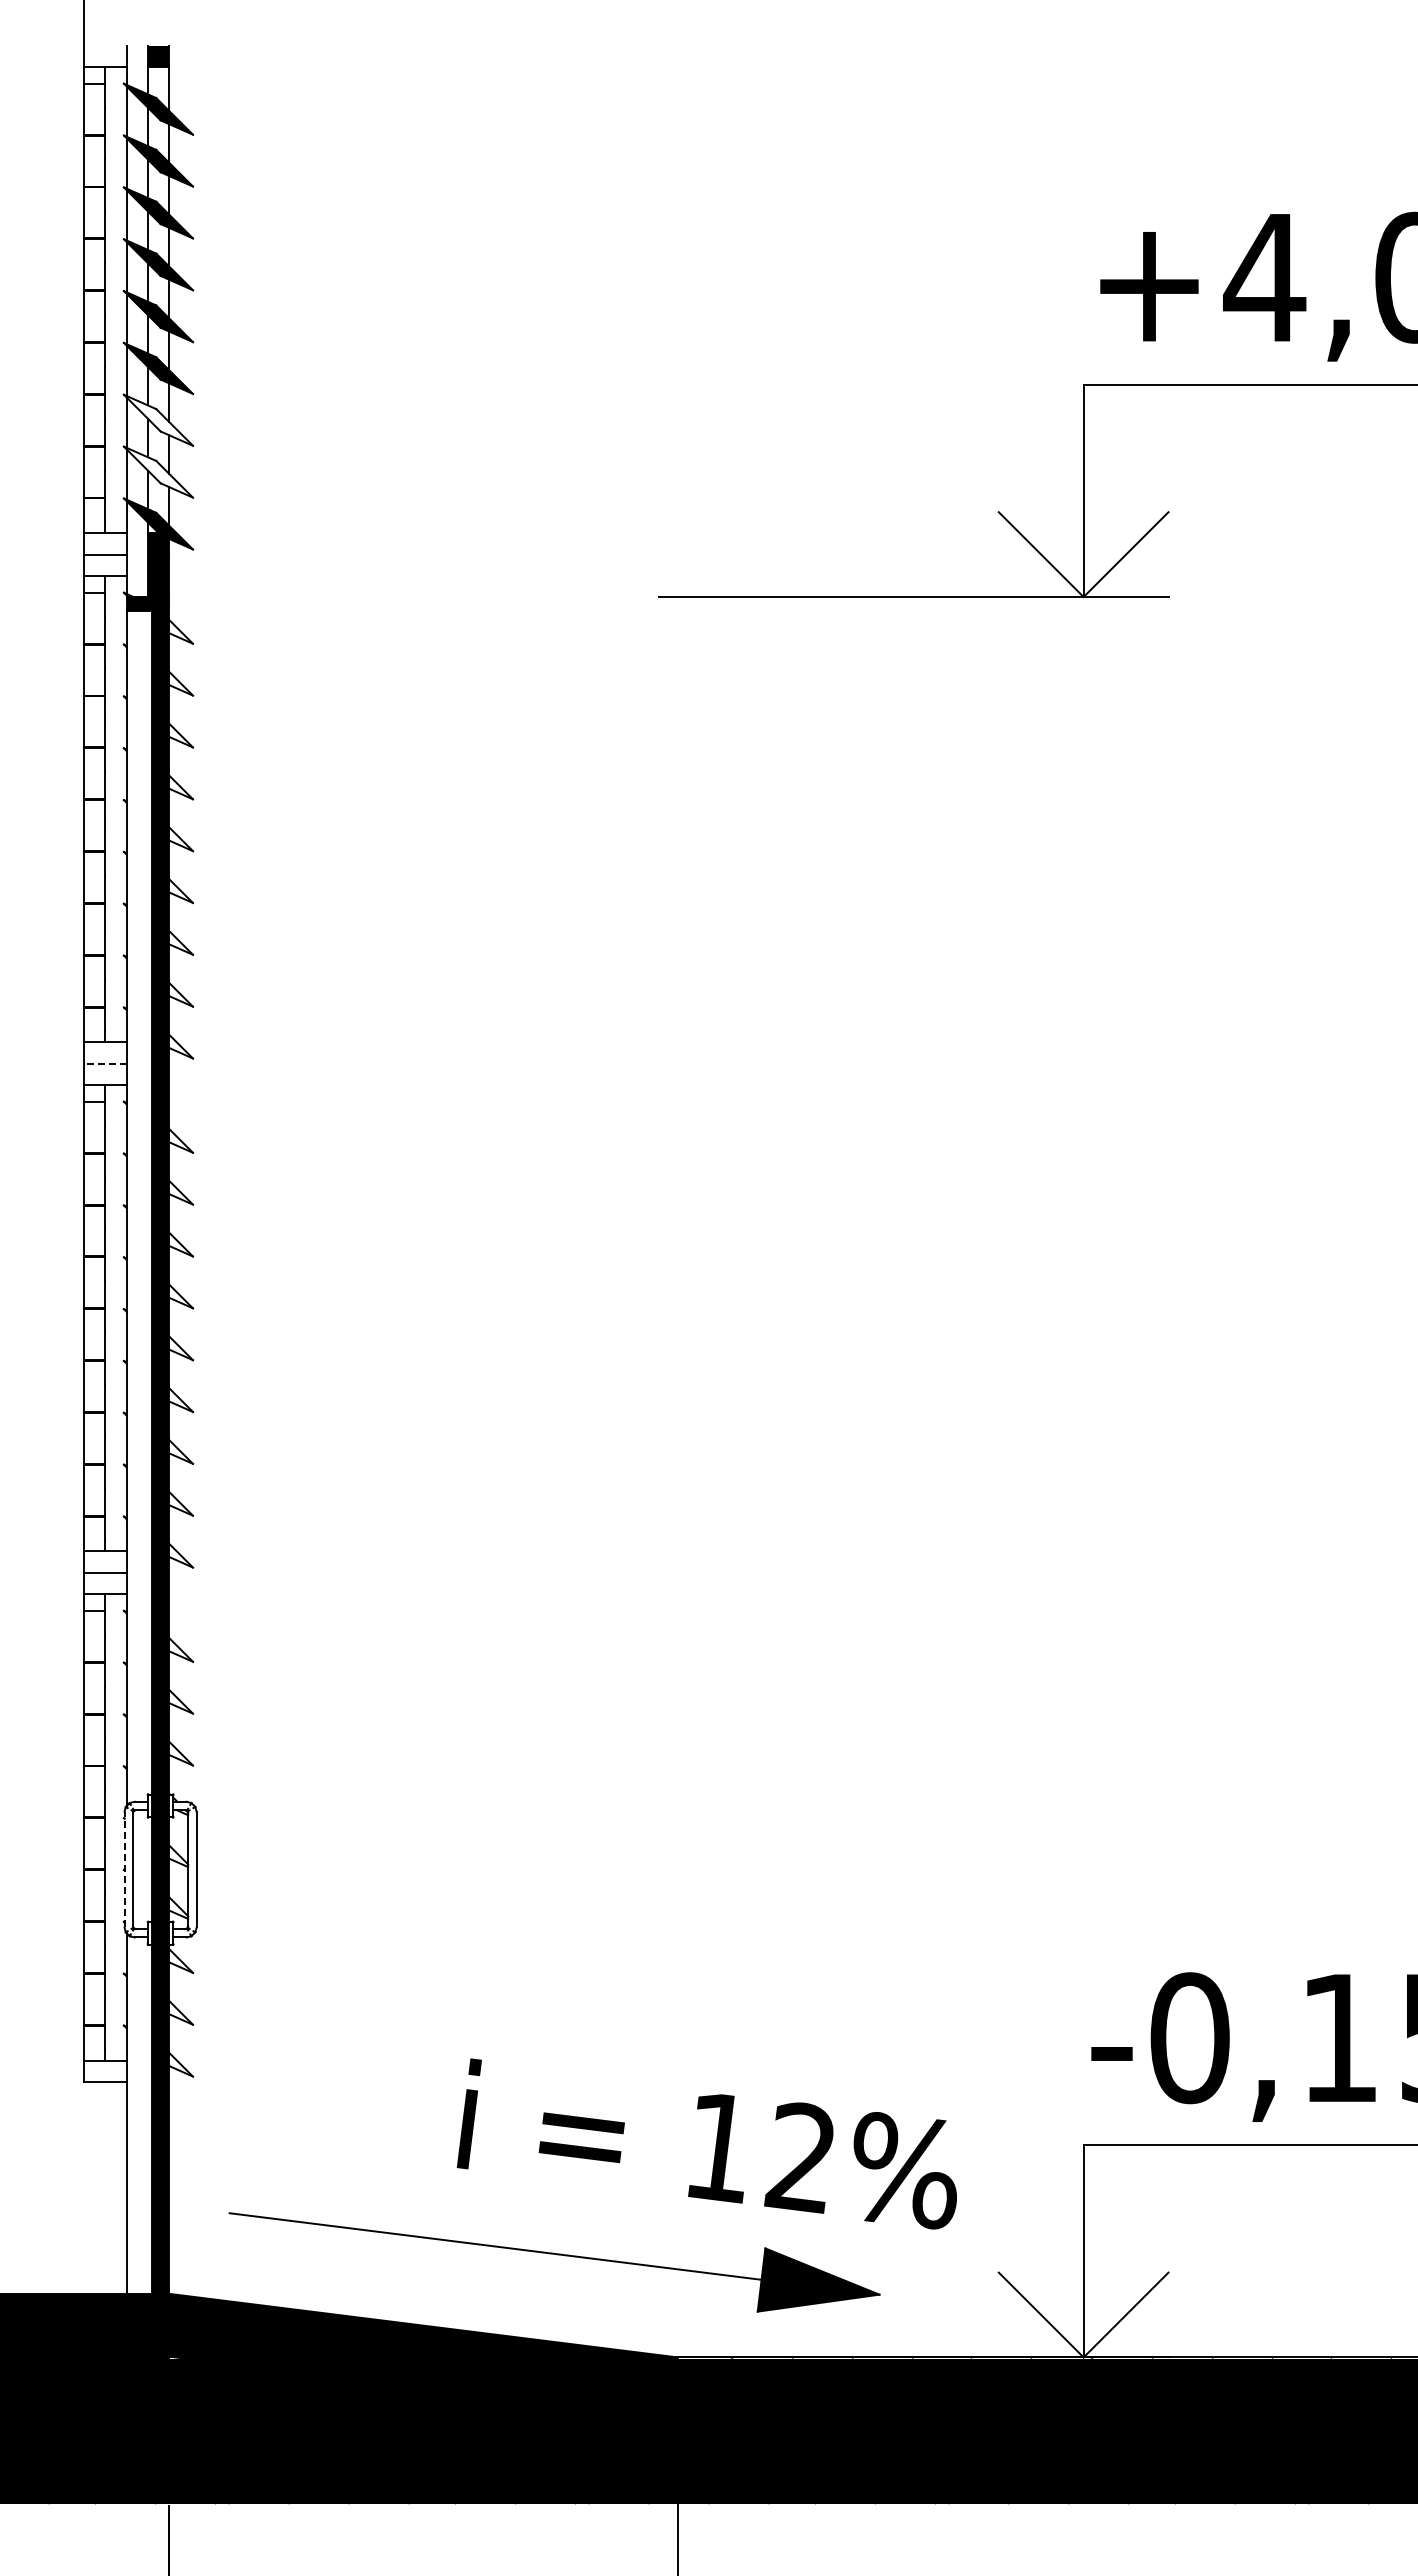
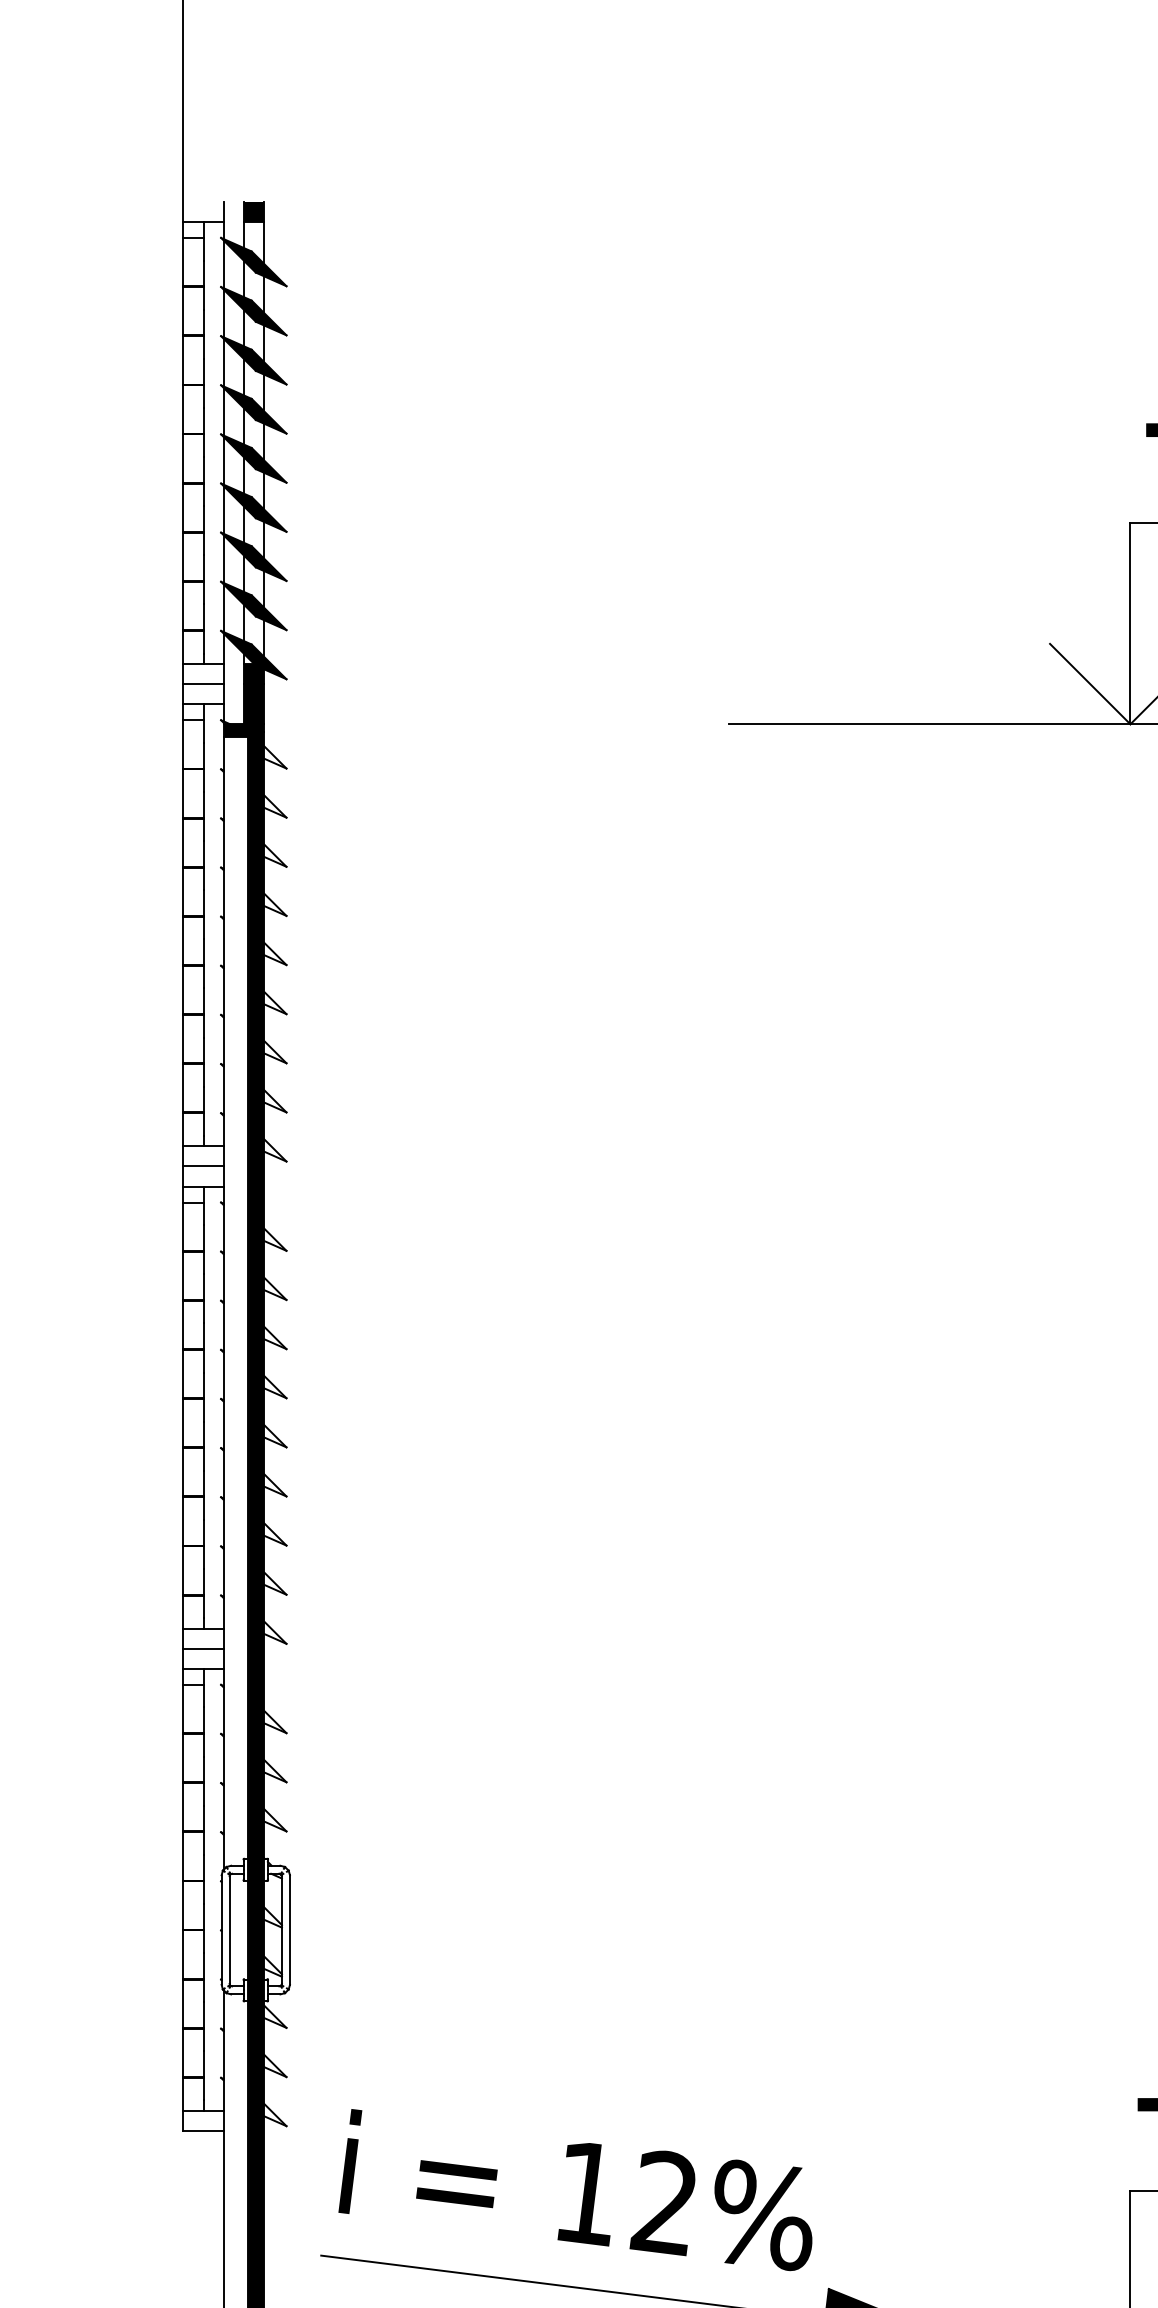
fill: (157, 419) -> (252, 556), added
fill: (157, 471) -> (252, 605), added
line: (104, 1063) -> (202, 1166), dashed -> solid
line: (124, 1869) -> (221, 1929), dashed -> solid
text: (706, 2143) -> (575, 2189), moved

